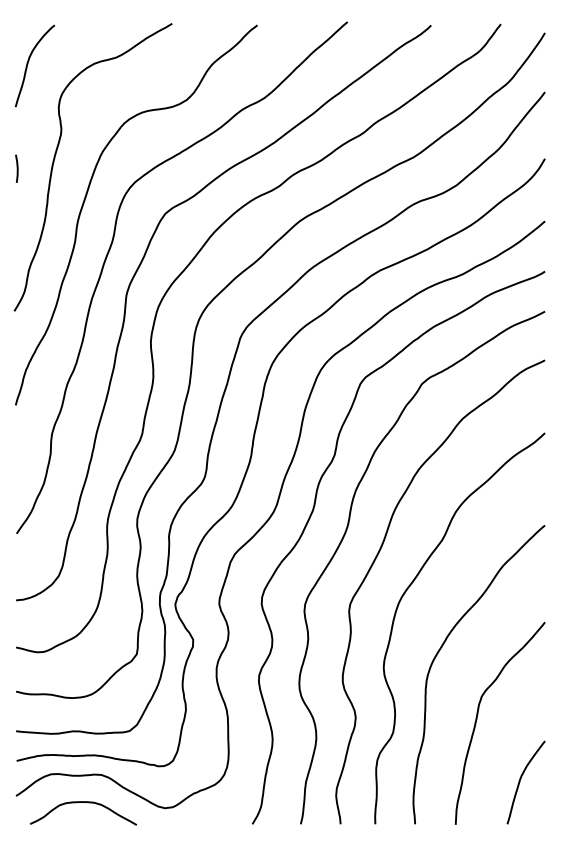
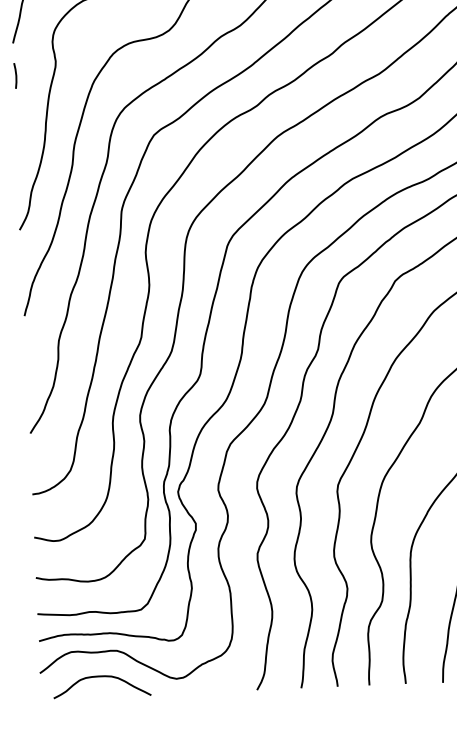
line: (16, 168) -> (15, 75), moved

